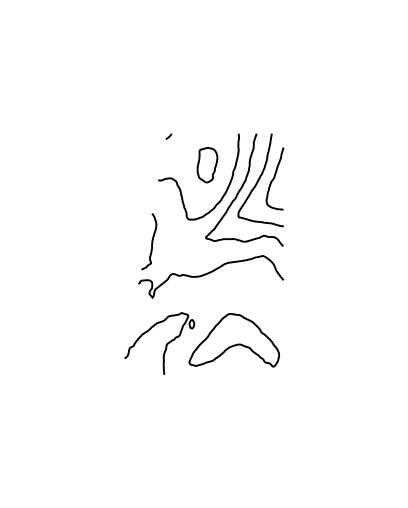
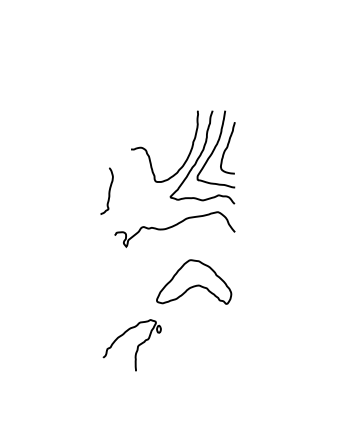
curve: (168, 136) -> (139, 113), removed
part: (207, 165) -> (171, 137), removed
curve: (151, 241) -> (108, 191), moved
part: (165, 345) -> (137, 346), moved

